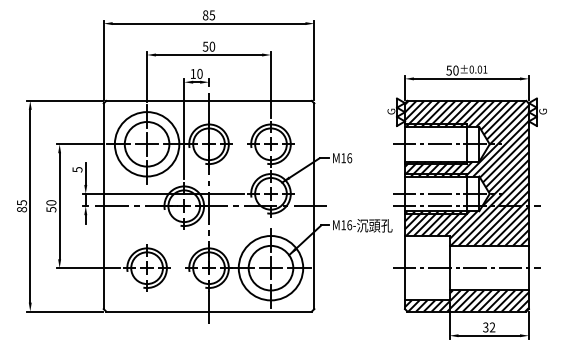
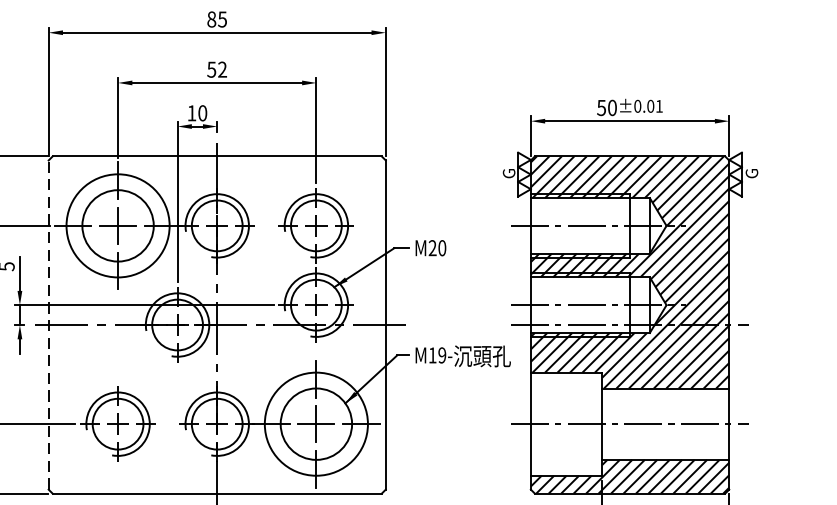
text: (212, 46) -> (222, 69), 50 -> 52
text: (346, 158) -> (437, 248), M16 -> M20
line: (103, 206) -> (48, 325), solid -> dashed
text: (349, 225) -> (442, 355), M16- -> M19-

